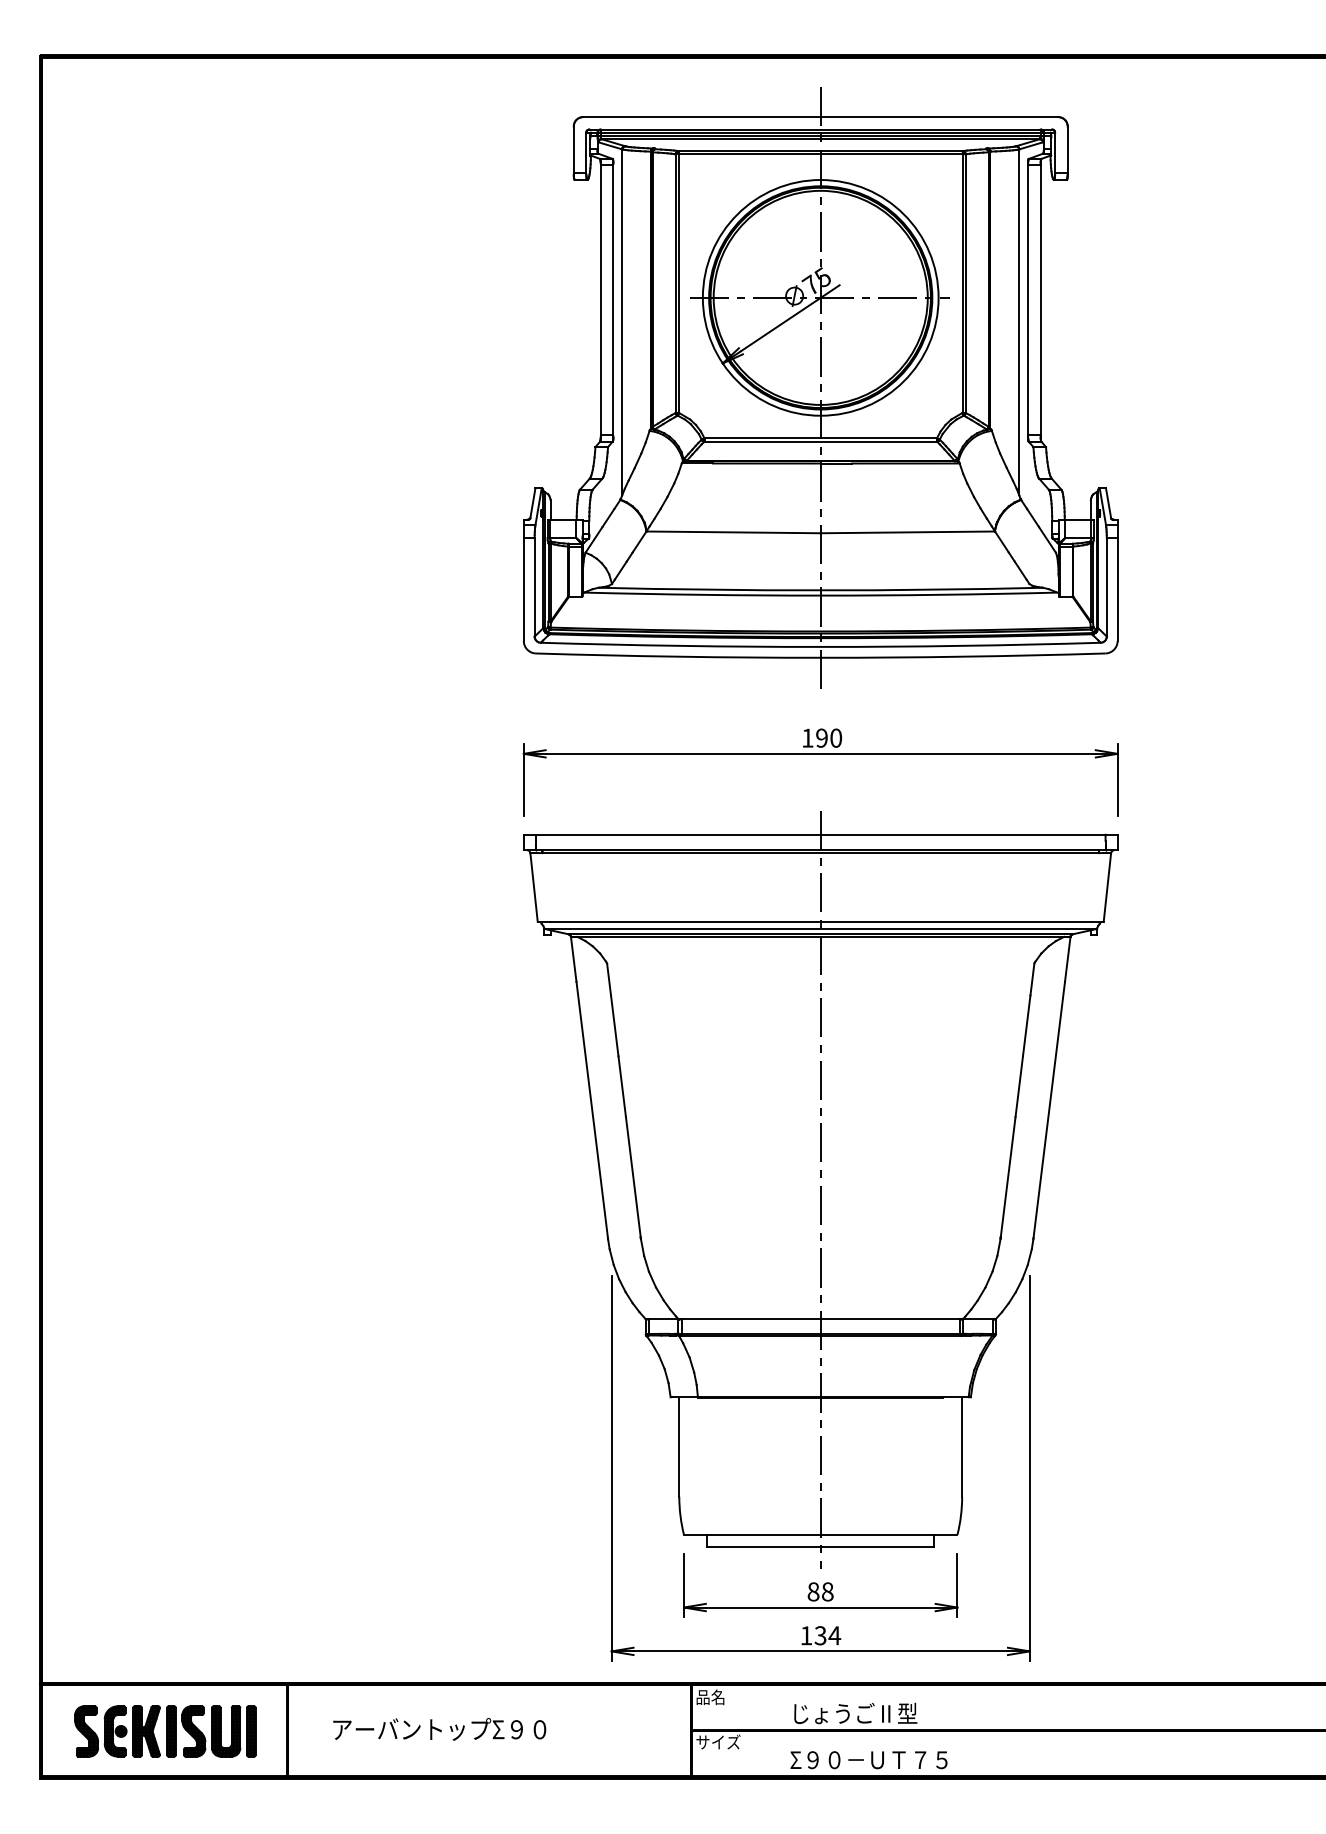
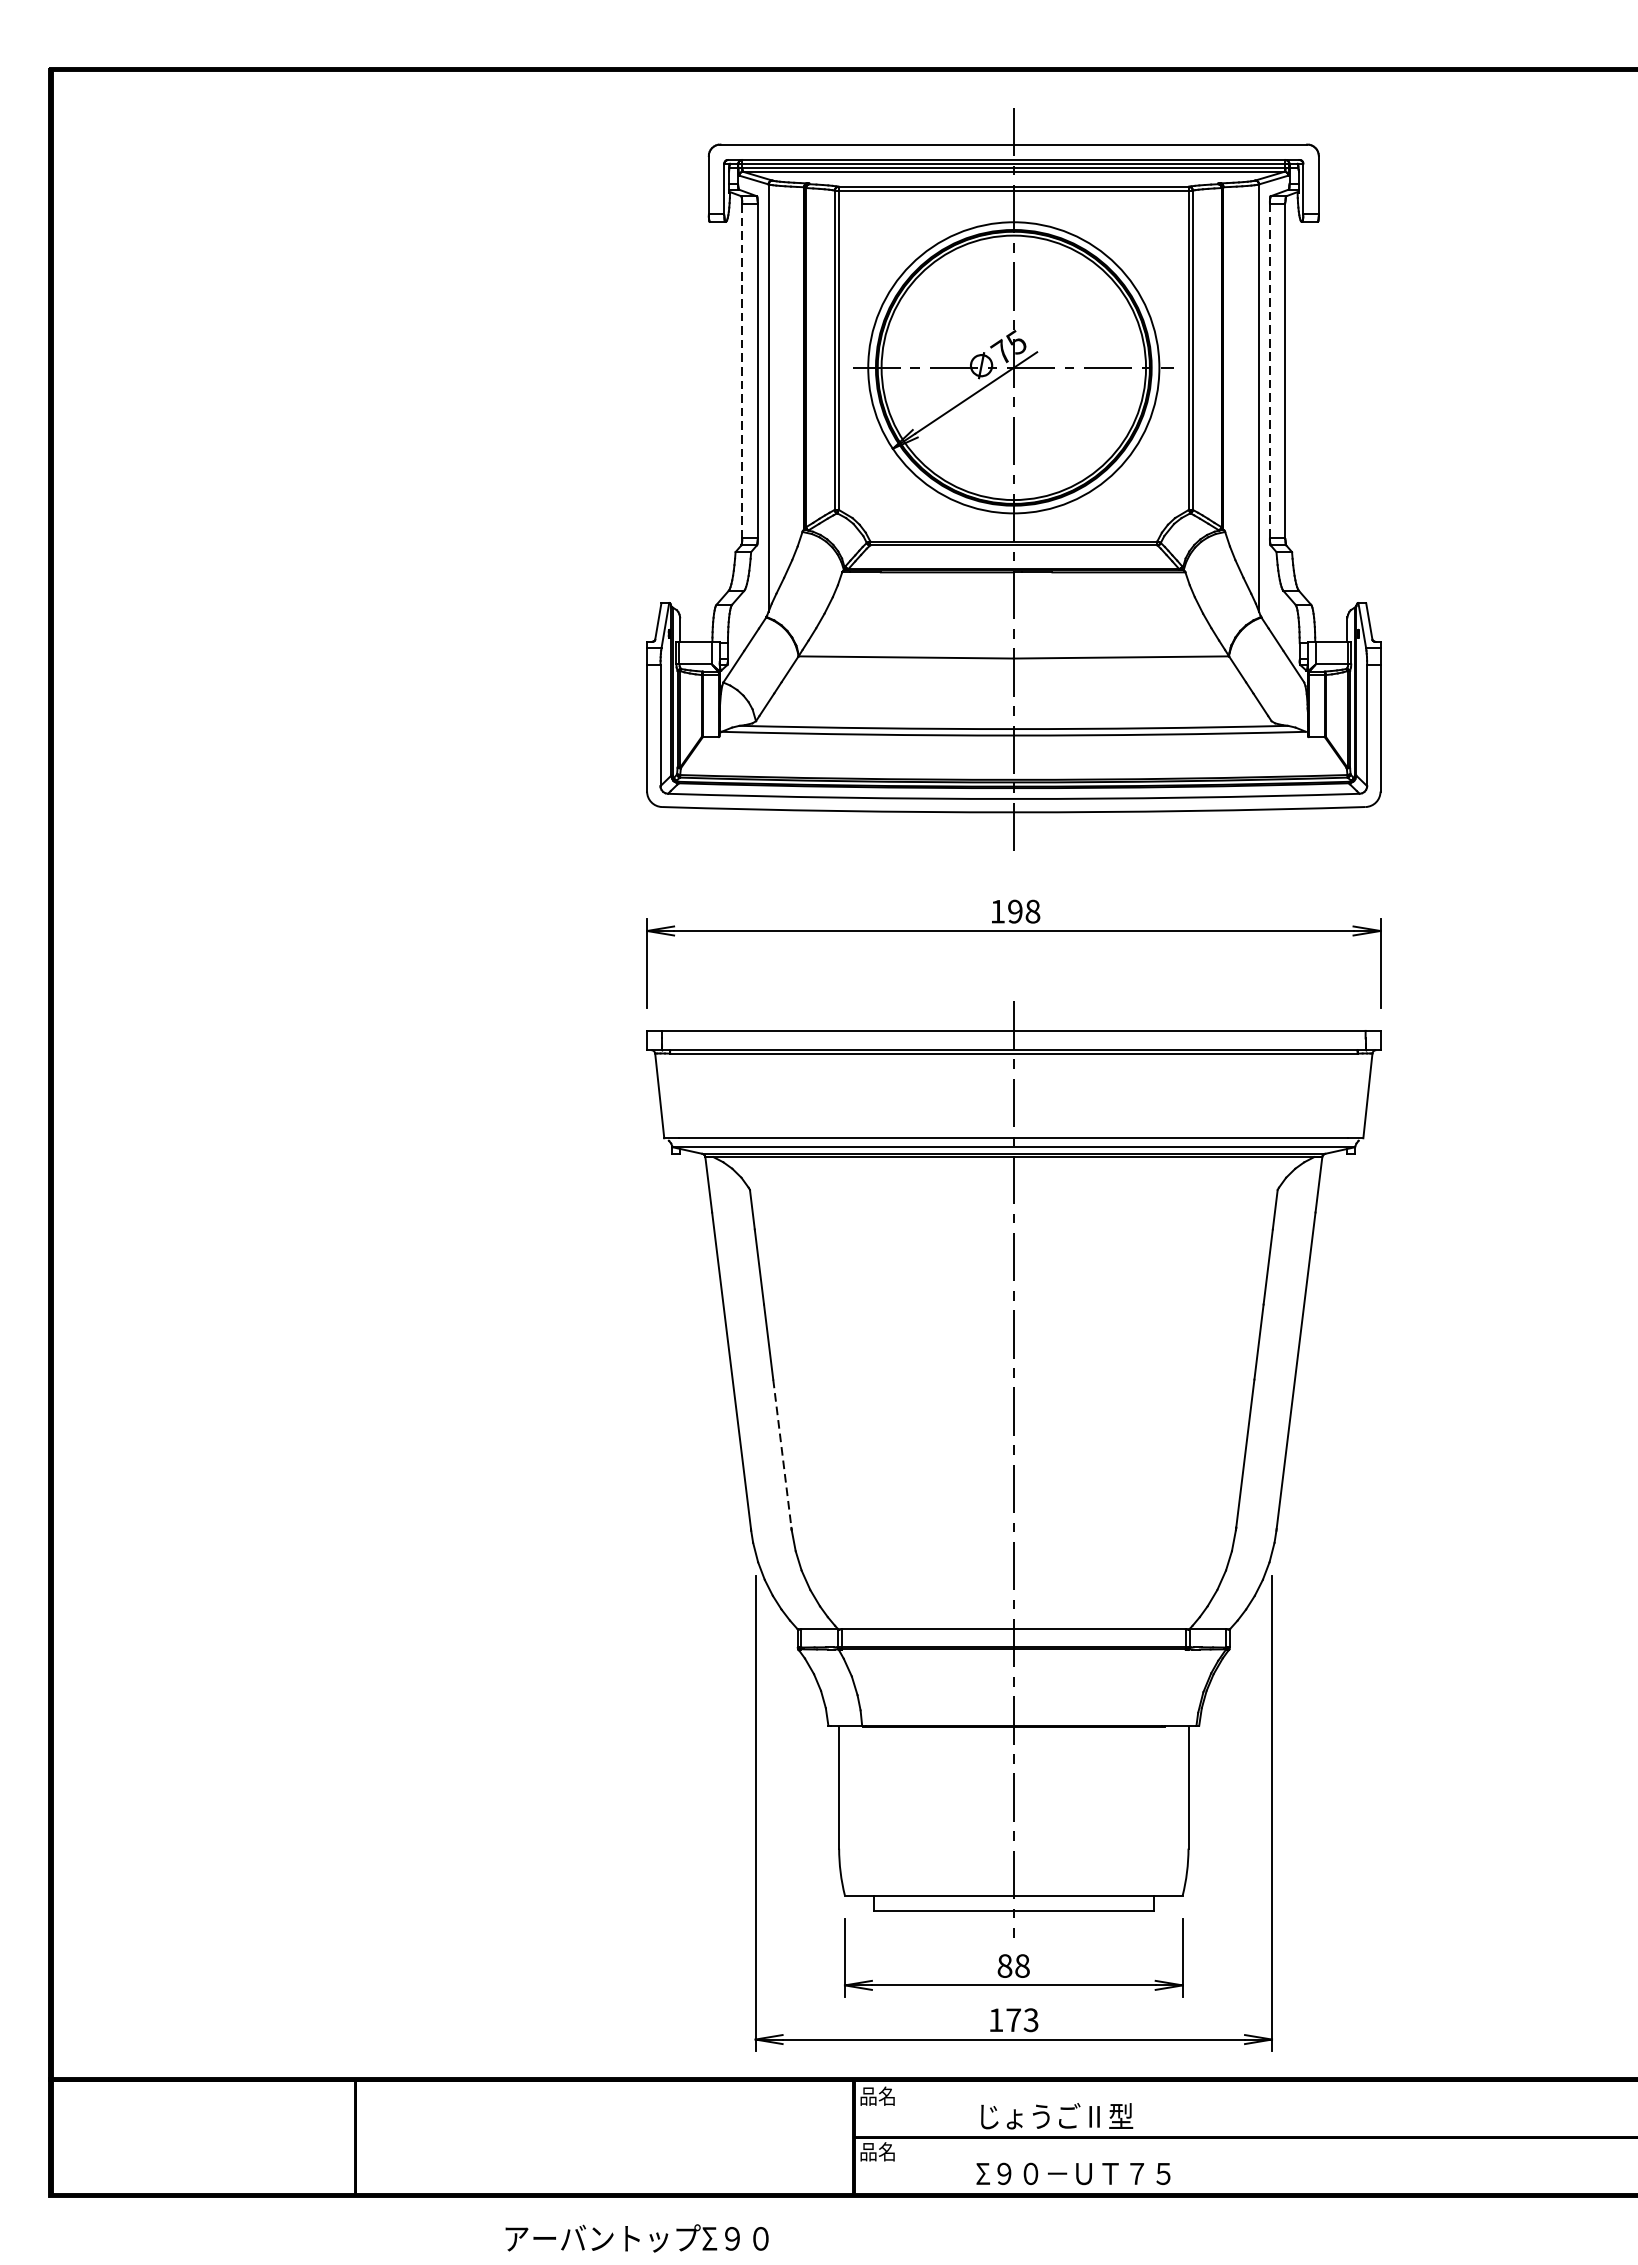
line: (1028, 299) -> (1270, 369), solid -> dashed
line: (600, 300) -> (741, 371), solid -> dashed
text: (836, 738) -> (1033, 912), 190 -> 198
line: (633, 1177) -> (782, 1454), solid -> dashed
text: (827, 1635) -> (1022, 2019), 134 -> 173
text: (439, 1729) -> (636, 2238), moved
part: (165, 1731) -> (204, 2138), removed
text: (718, 1742) -> (887, 2152), サイズ -> 品名

